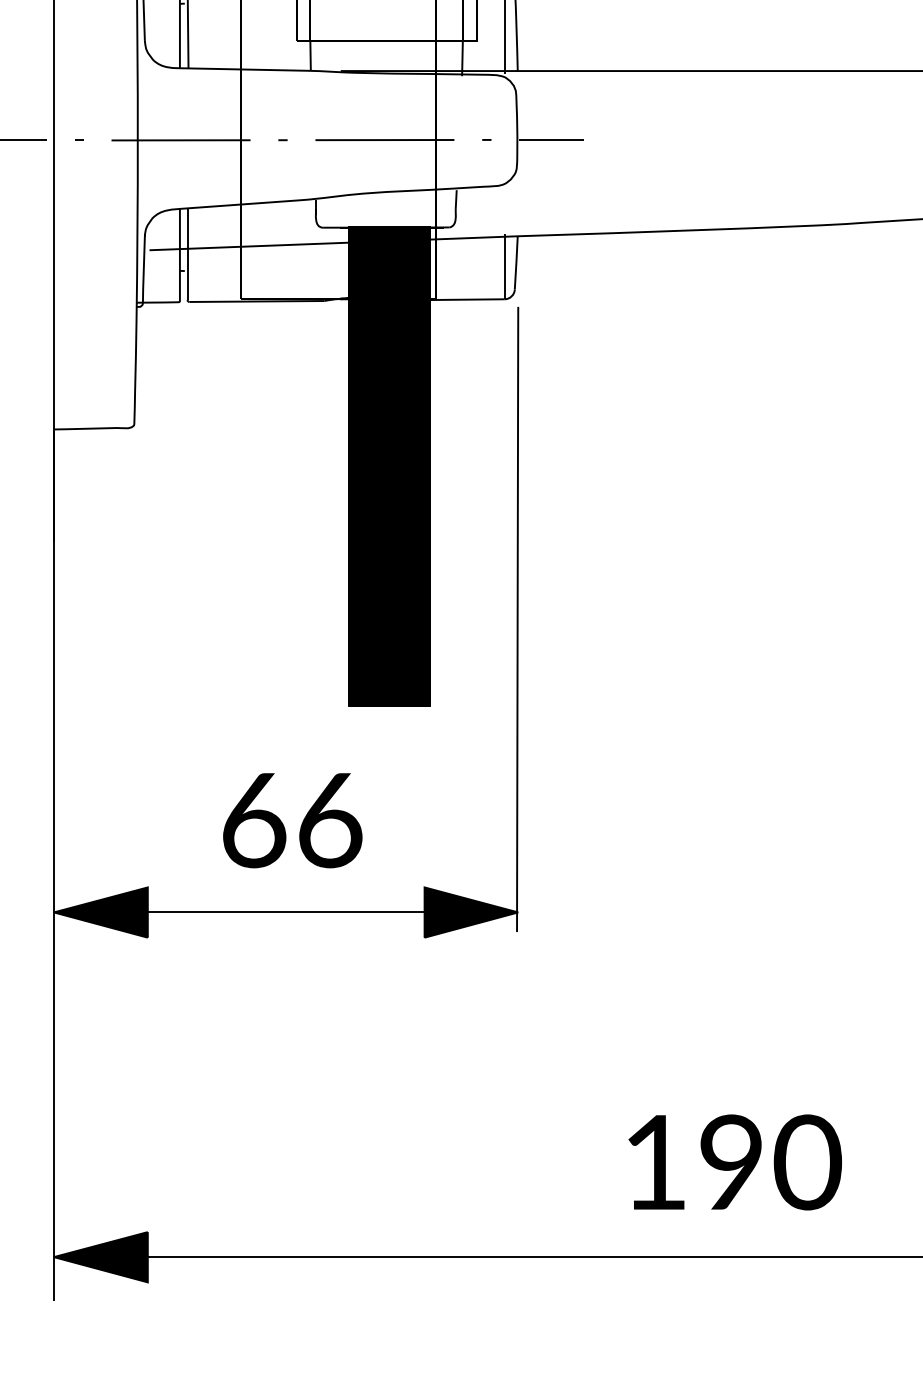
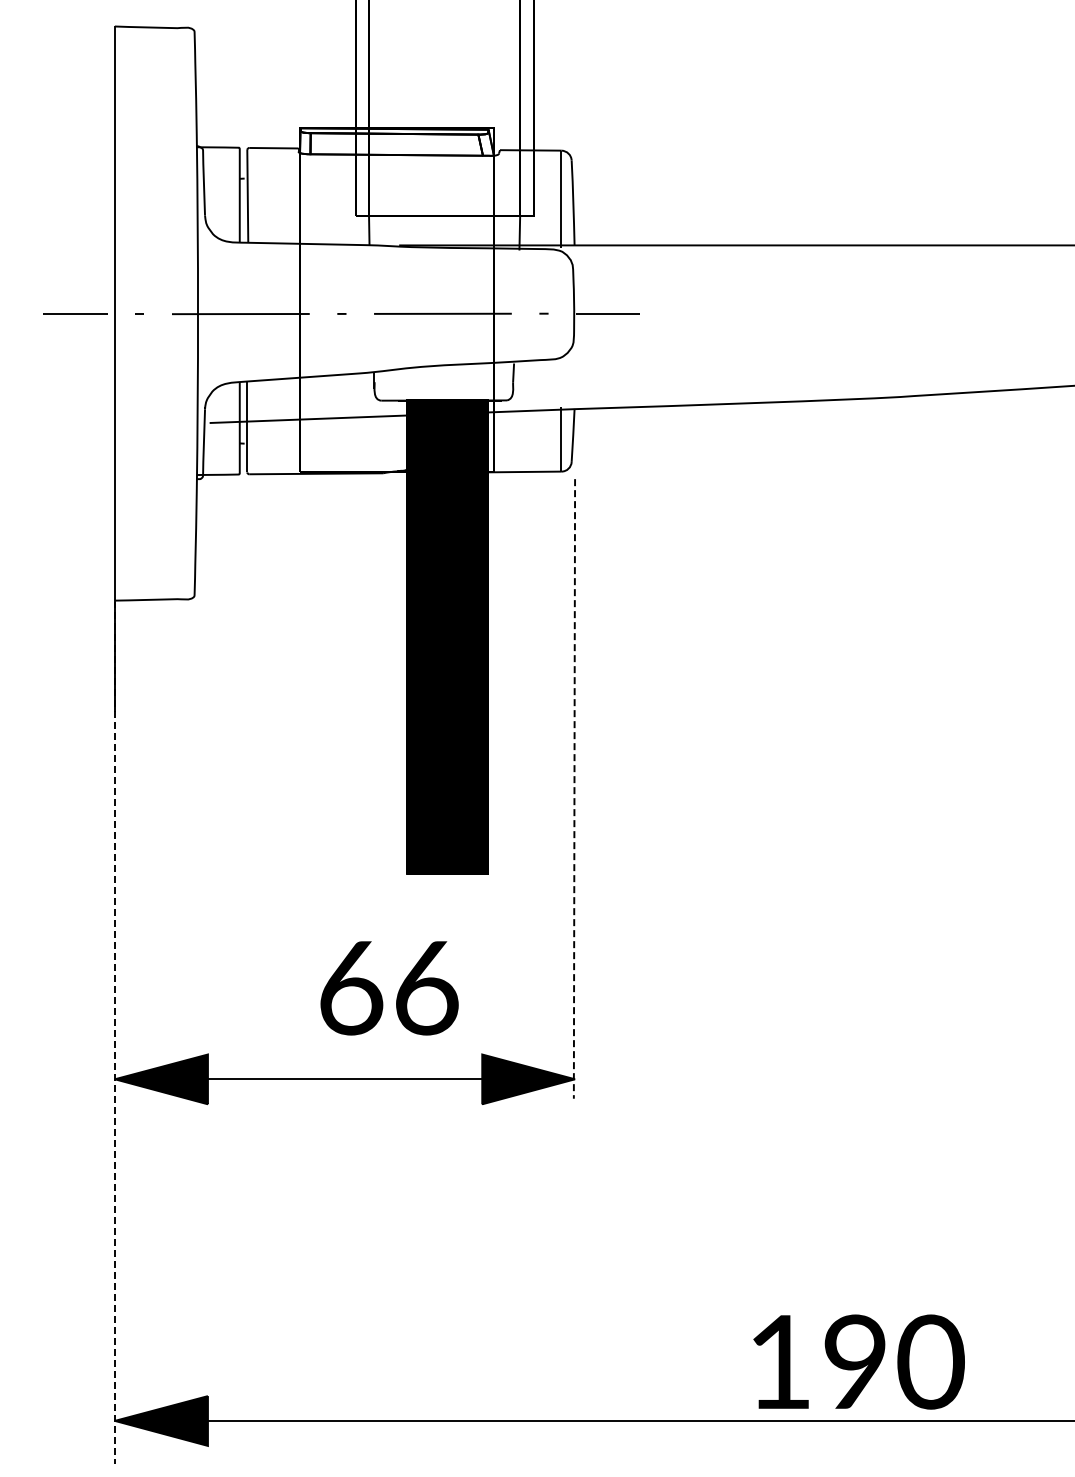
line: (517, 619) -> (574, 788), solid -> dashed
text: (292, 820) -> (389, 988), moved
line: (53, 865) -> (114, 1032), solid -> dashed
text: (734, 1161) -> (858, 1361), moved

